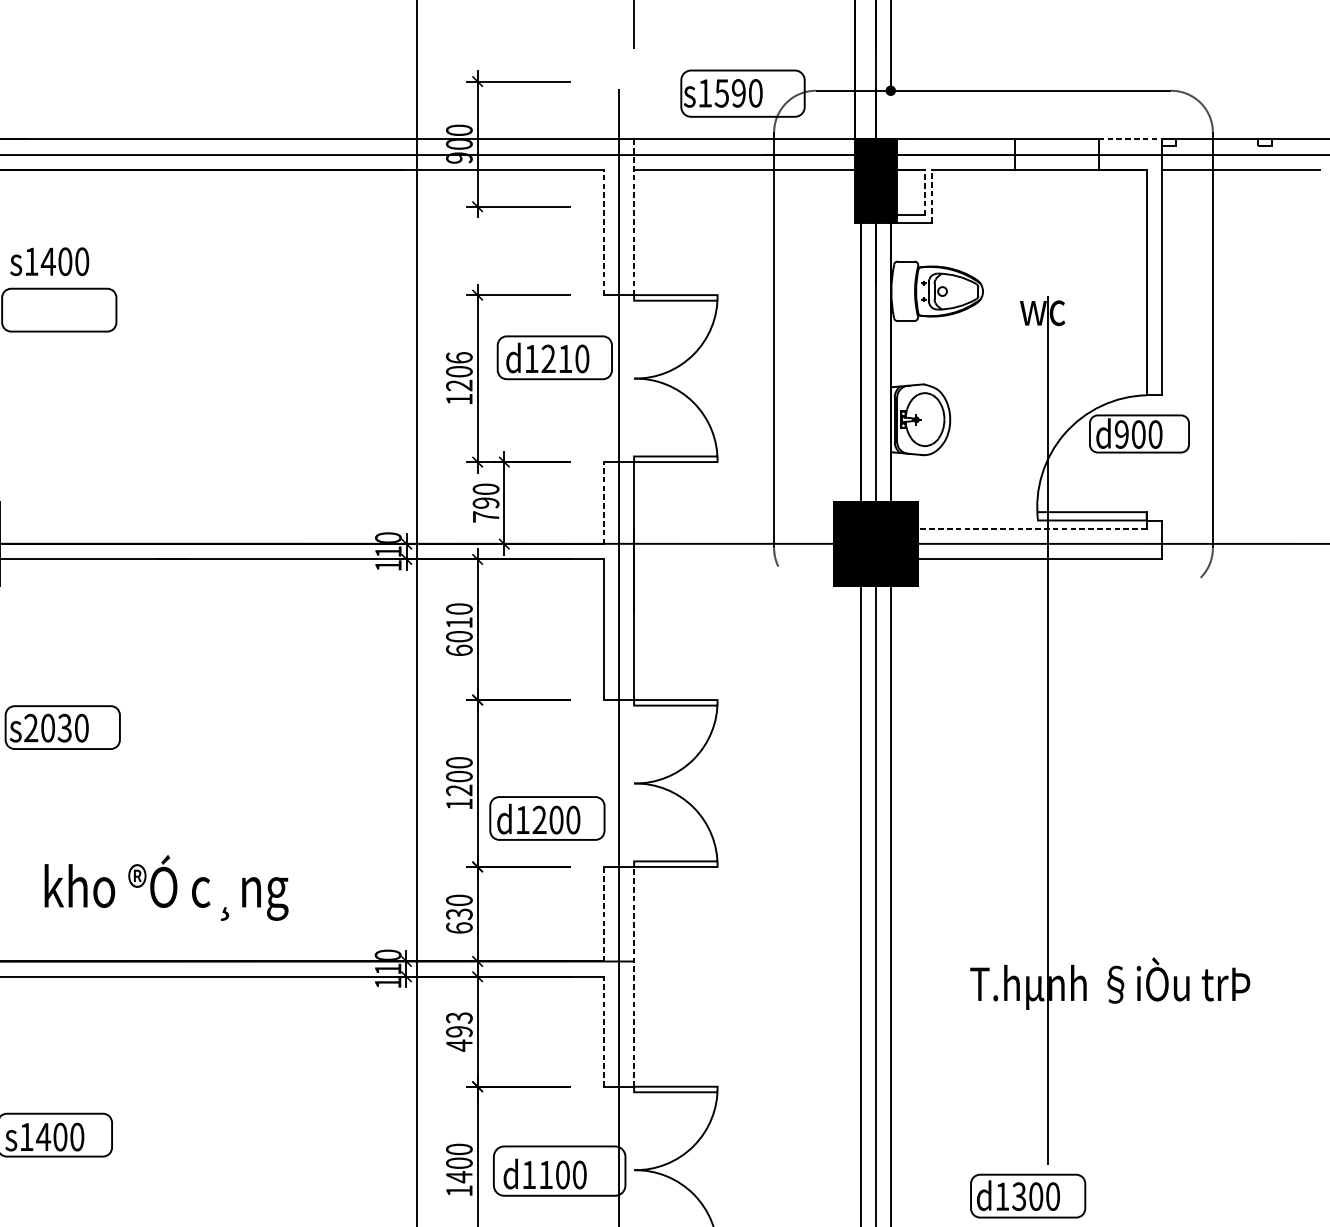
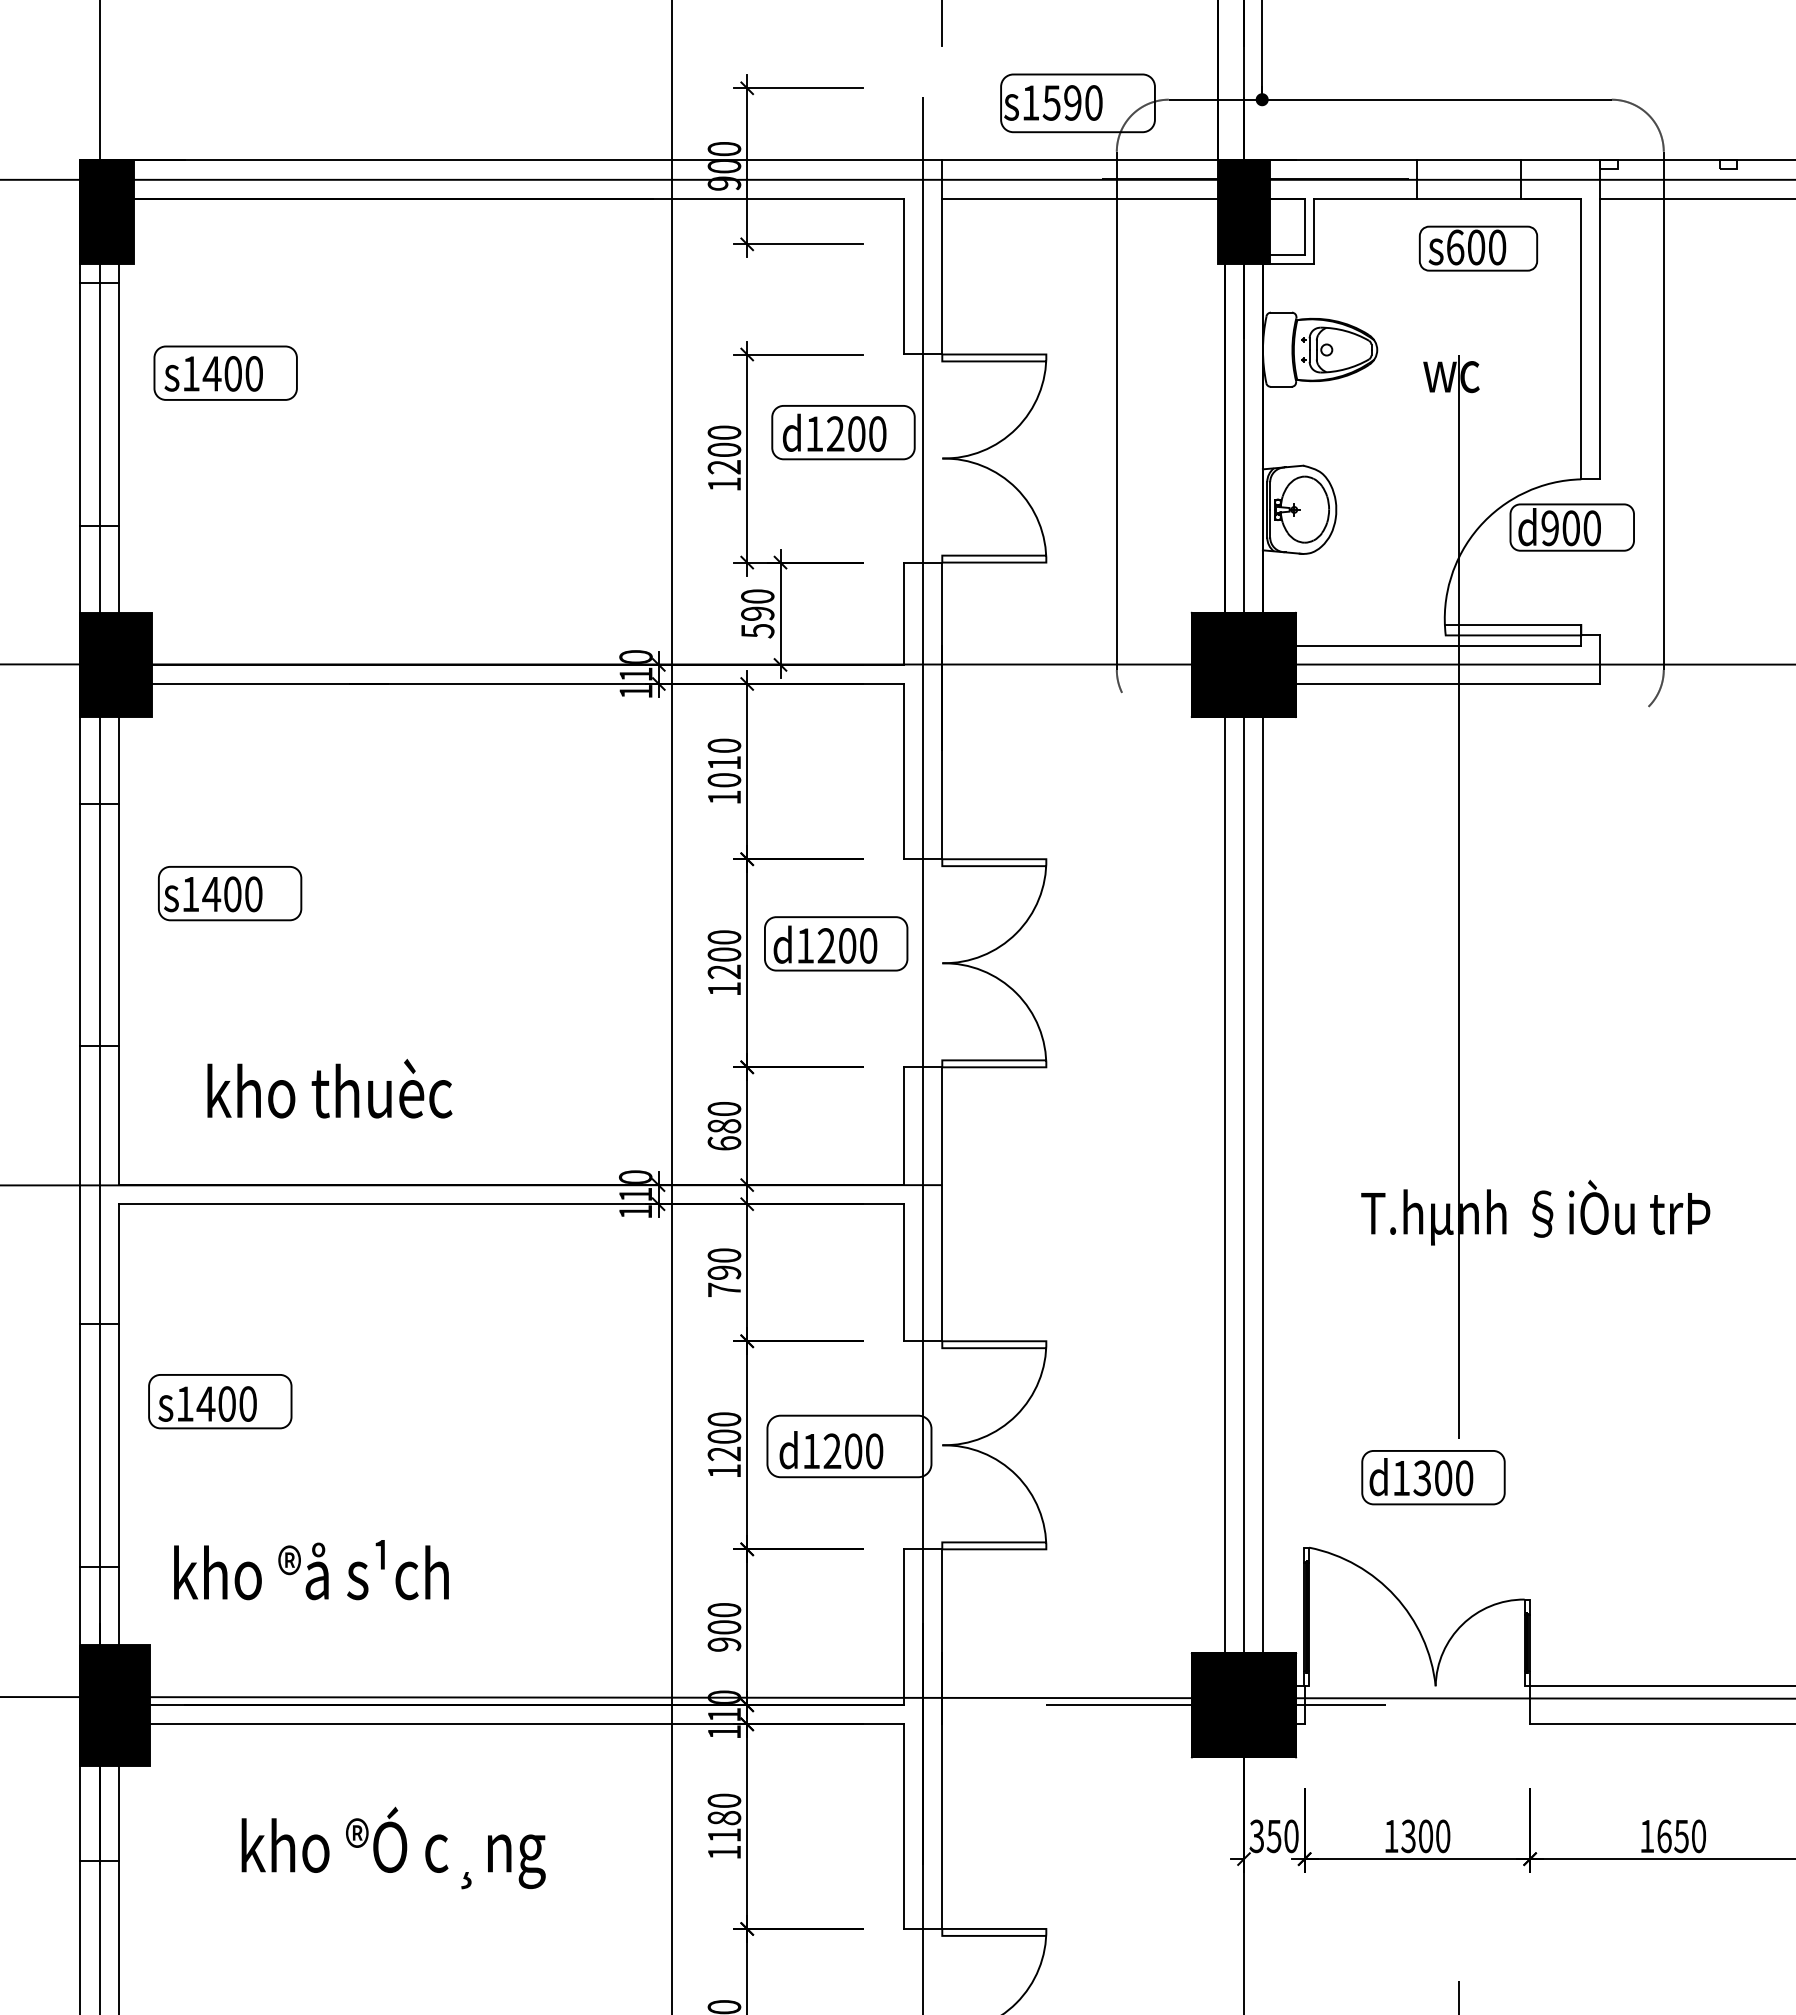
line: (1130, 139) -> (1561, 160), dashed -> solid
line: (924, 192) -> (1304, 226), dashed -> solid
line: (932, 196) -> (1314, 231), dashed -> solid
part: (1064, 210) -> (1478, 248), added
line: (634, 216) -> (942, 256), dashed -> solid
line: (603, 232) -> (904, 276), dashed -> solid
text: (49, 261) -> (213, 373), moved
text: (459, 357) -> (724, 432), 1206 -> 1200
text: (565, 358) -> (856, 433), d1210 -> d1200
line: (603, 502) -> (904, 613), dashed -> solid
text: (485, 516) -> (757, 630), 790 -> 590
line: (1030, 528) -> (1436, 645), dashed -> solid
text: (459, 650) -> (724, 797), 6010 -> 1010
text: (47, 728) -> (211, 894), s2030 -> s1400
part: (547, 818) -> (836, 943), moved
text: (208, 887) -> (411, 1093), kho ®Ó c¸ng -> kho thuèc
text: (459, 914) -> (724, 1126), 630 -> 680
line: (603, 914) -> (904, 1126), dashed -> solid
line: (634, 977) -> (942, 1204), dashed -> solid
text: (459, 1031) -> (724, 1272), 493 -> 790
line: (603, 1031) -> (904, 1272), dashed -> solid
text: (546, 1174) -> (832, 1450), d1100 -> d1200
text: (458, 1176) -> (723, 1453), 1400 -> 1200

